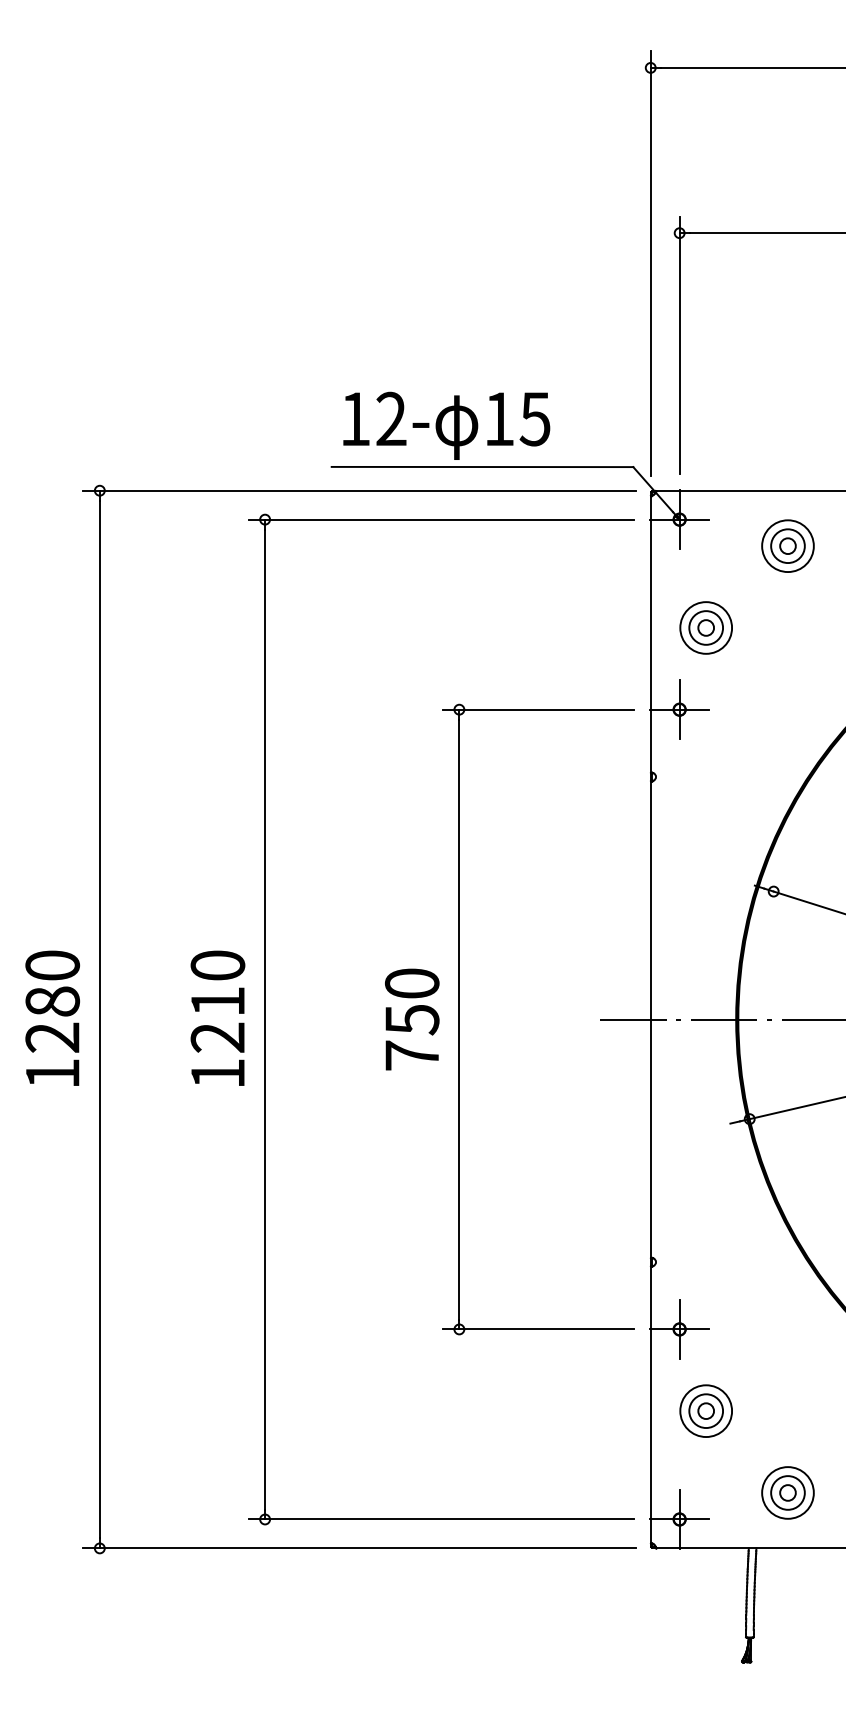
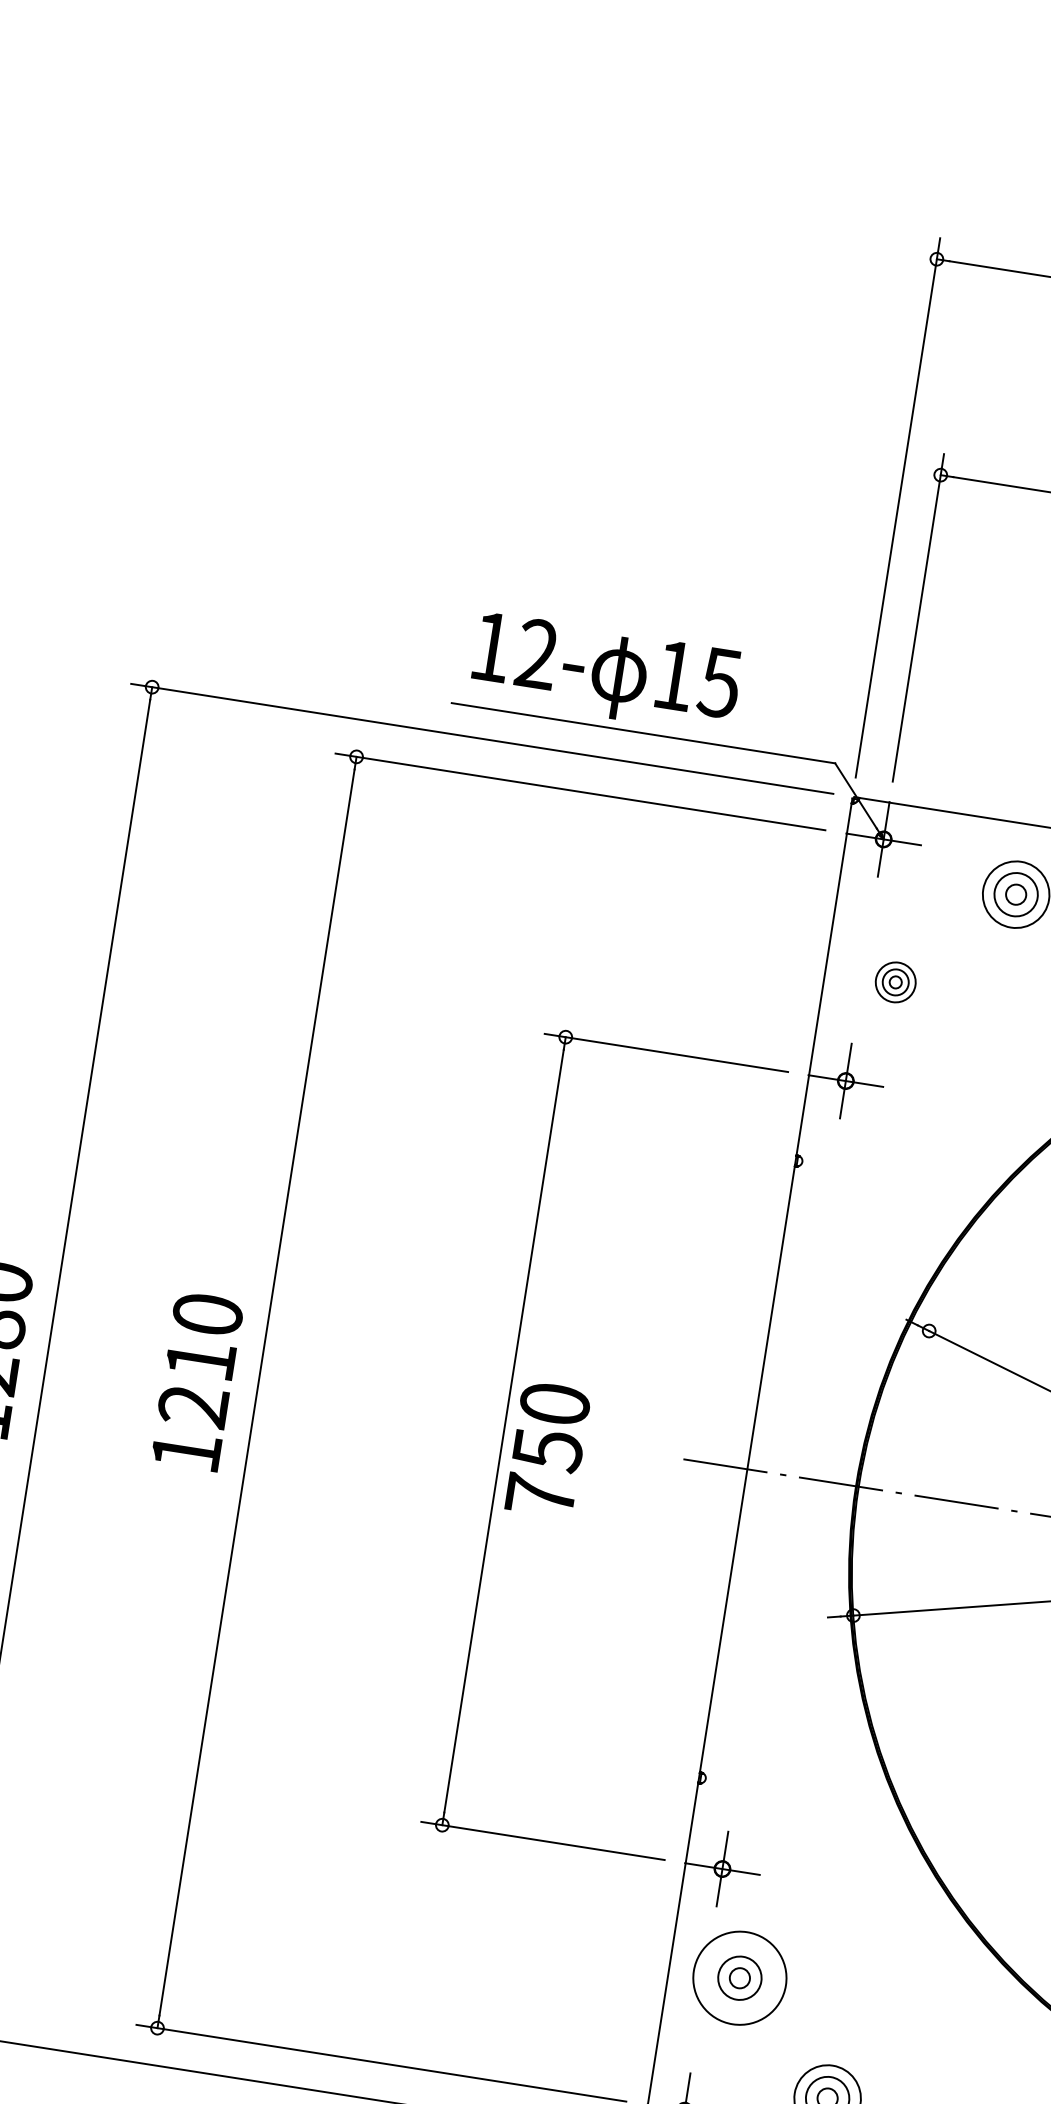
part: (705, 627) -> (895, 981), size x0.6
text: (412, 1019) -> (548, 1449), moved
circle: (706, 1411) -> (740, 1978), size x1.4

